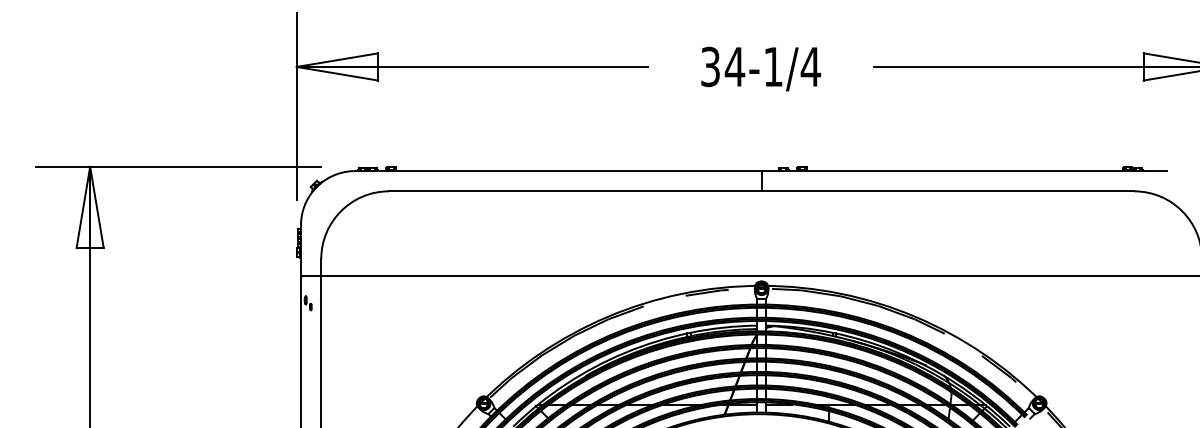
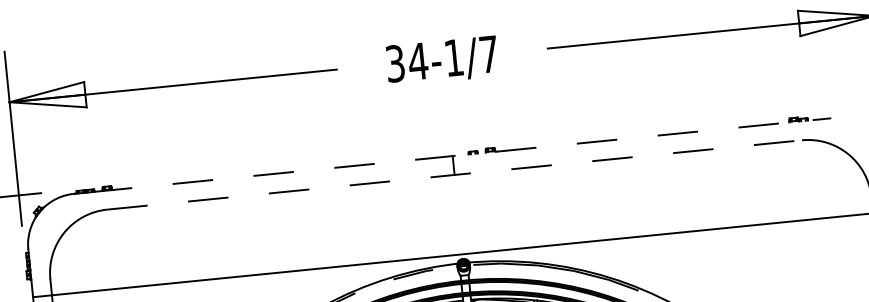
text: (810, 66) -> (488, 54), 34-1/4 -> 34-1/7
line: (762, 171) -> (453, 156), solid -> dashed
line: (761, 191) -> (454, 175), solid -> dashed

